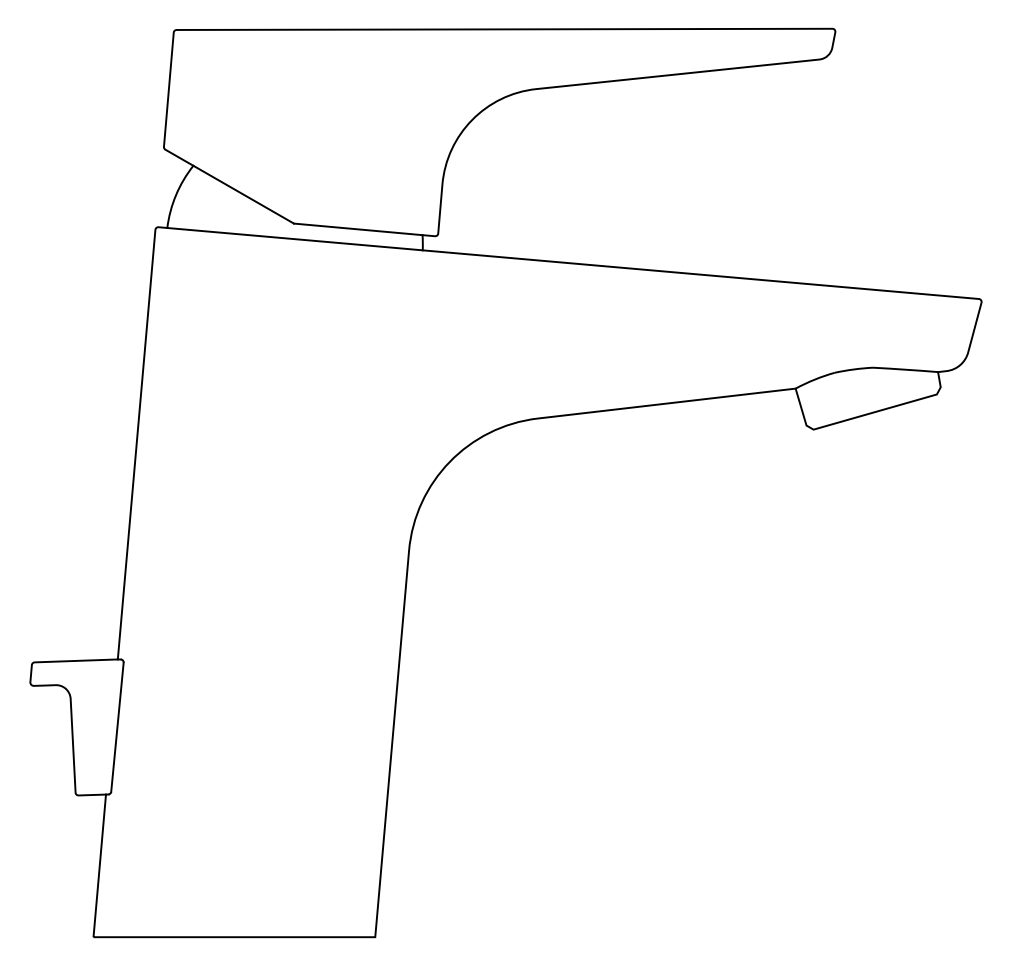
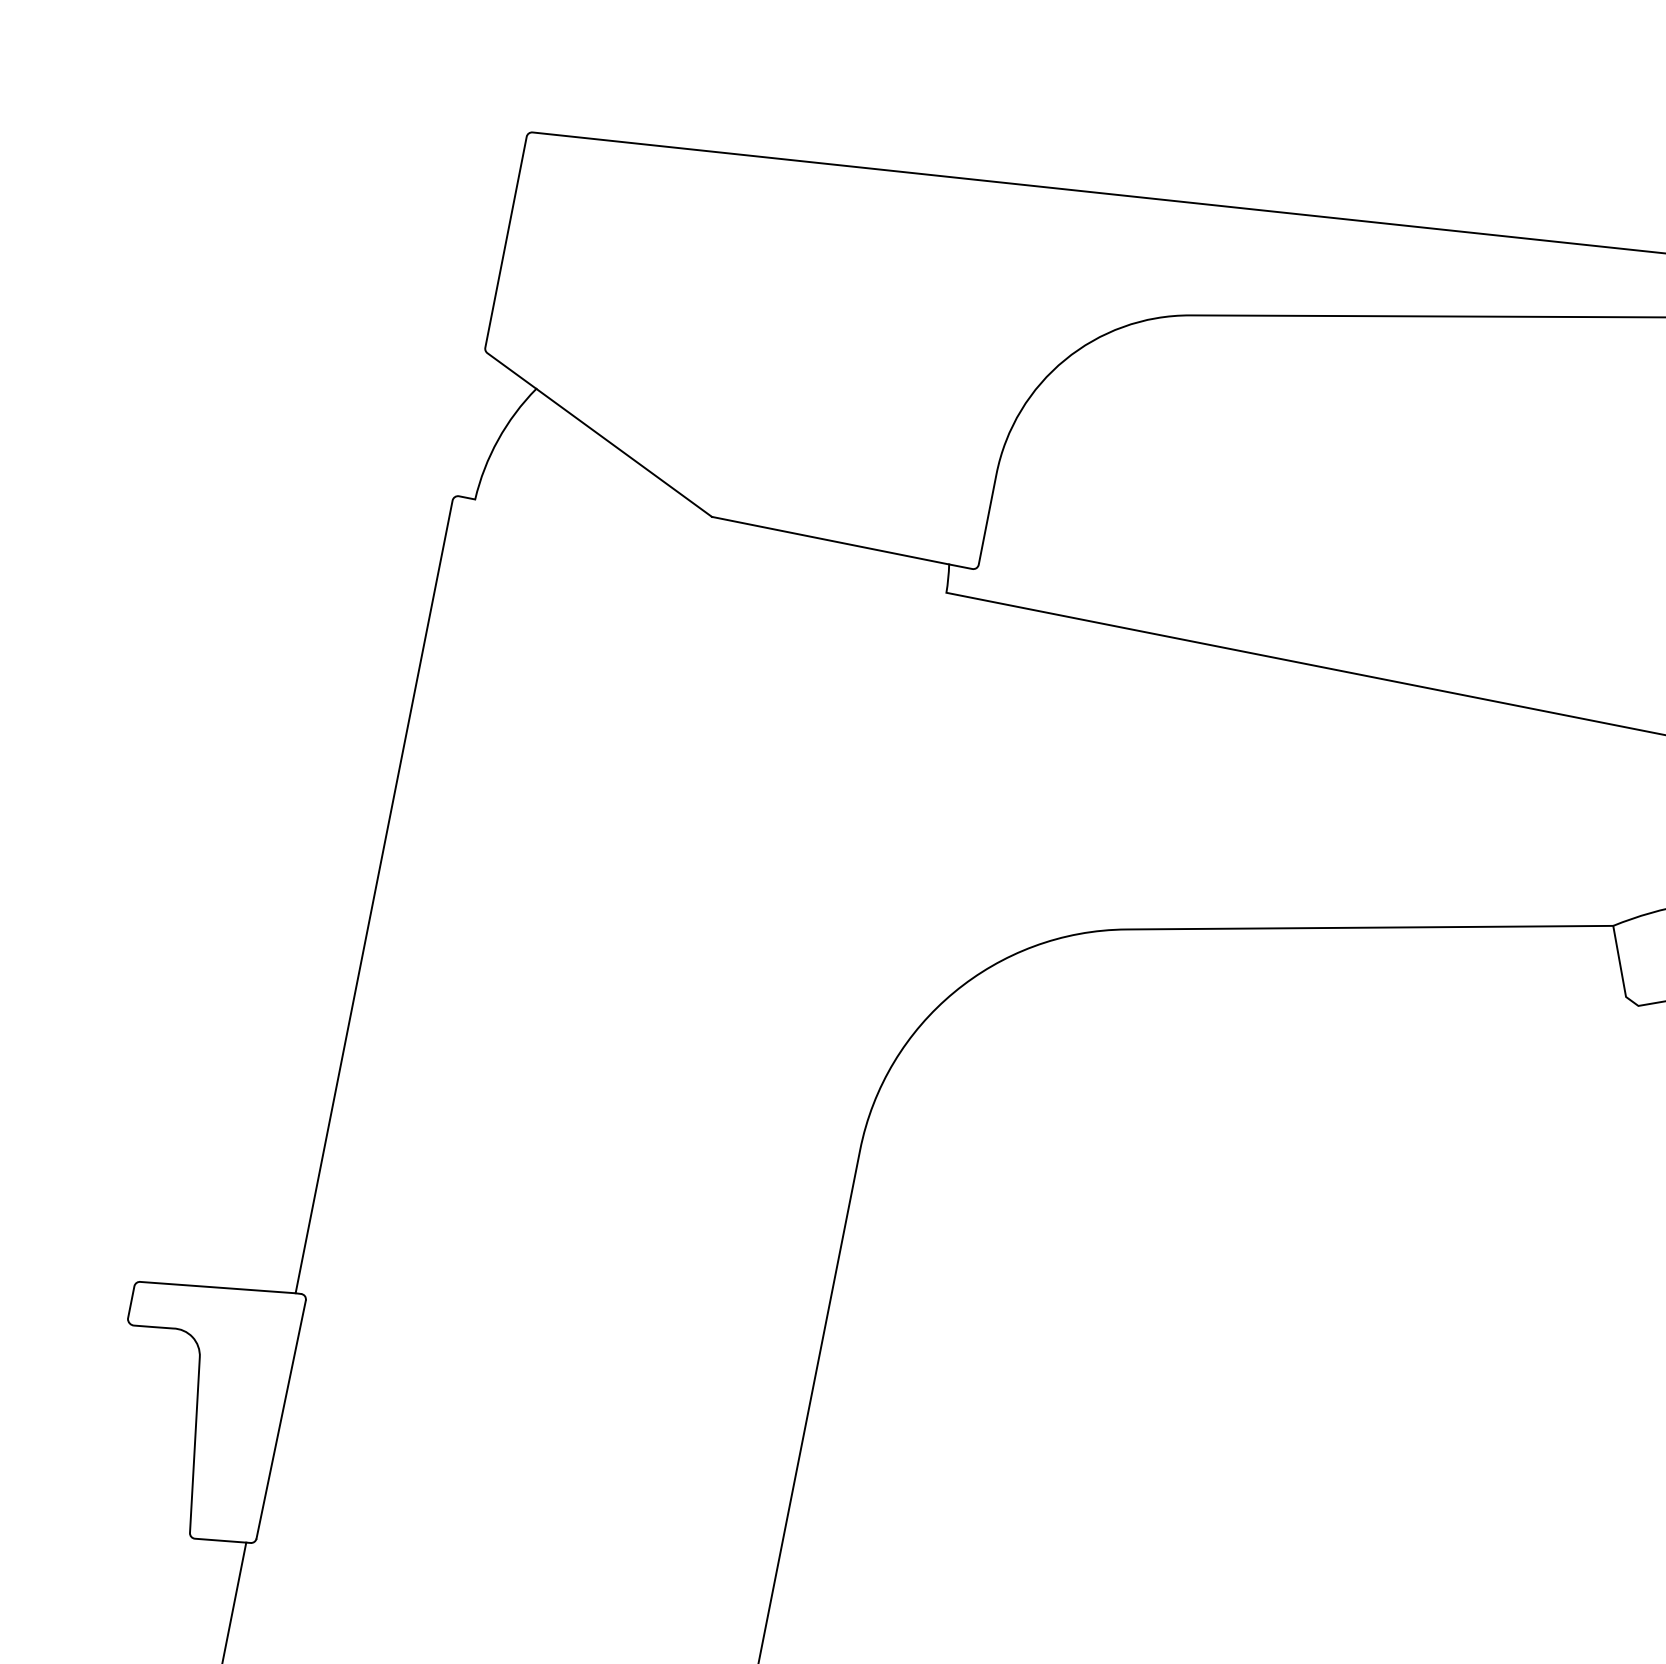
line: (294, 239) -> (709, 546), removed

